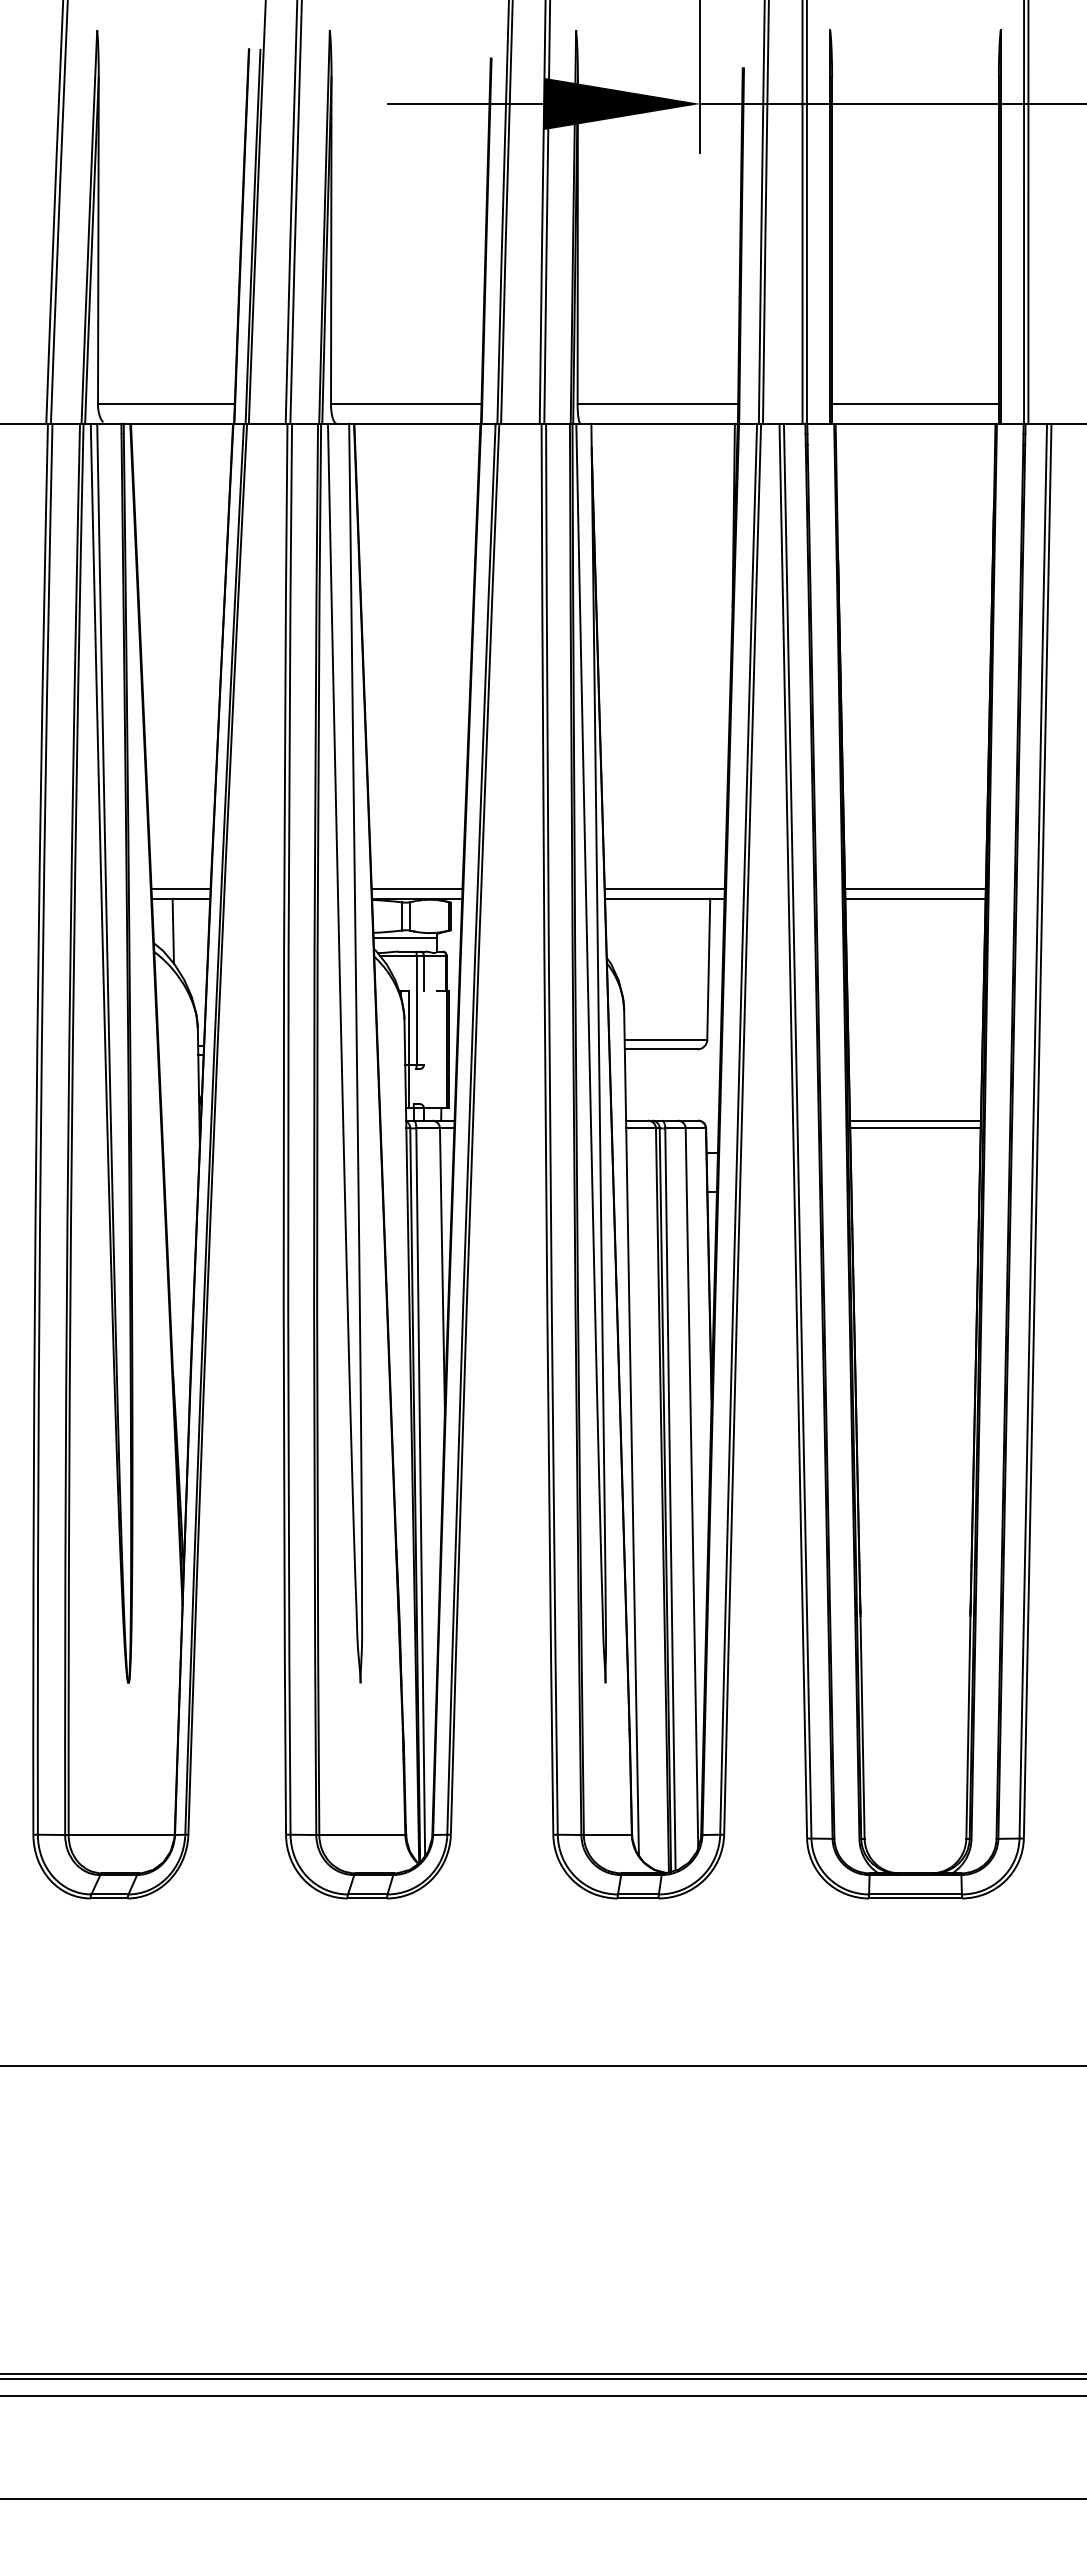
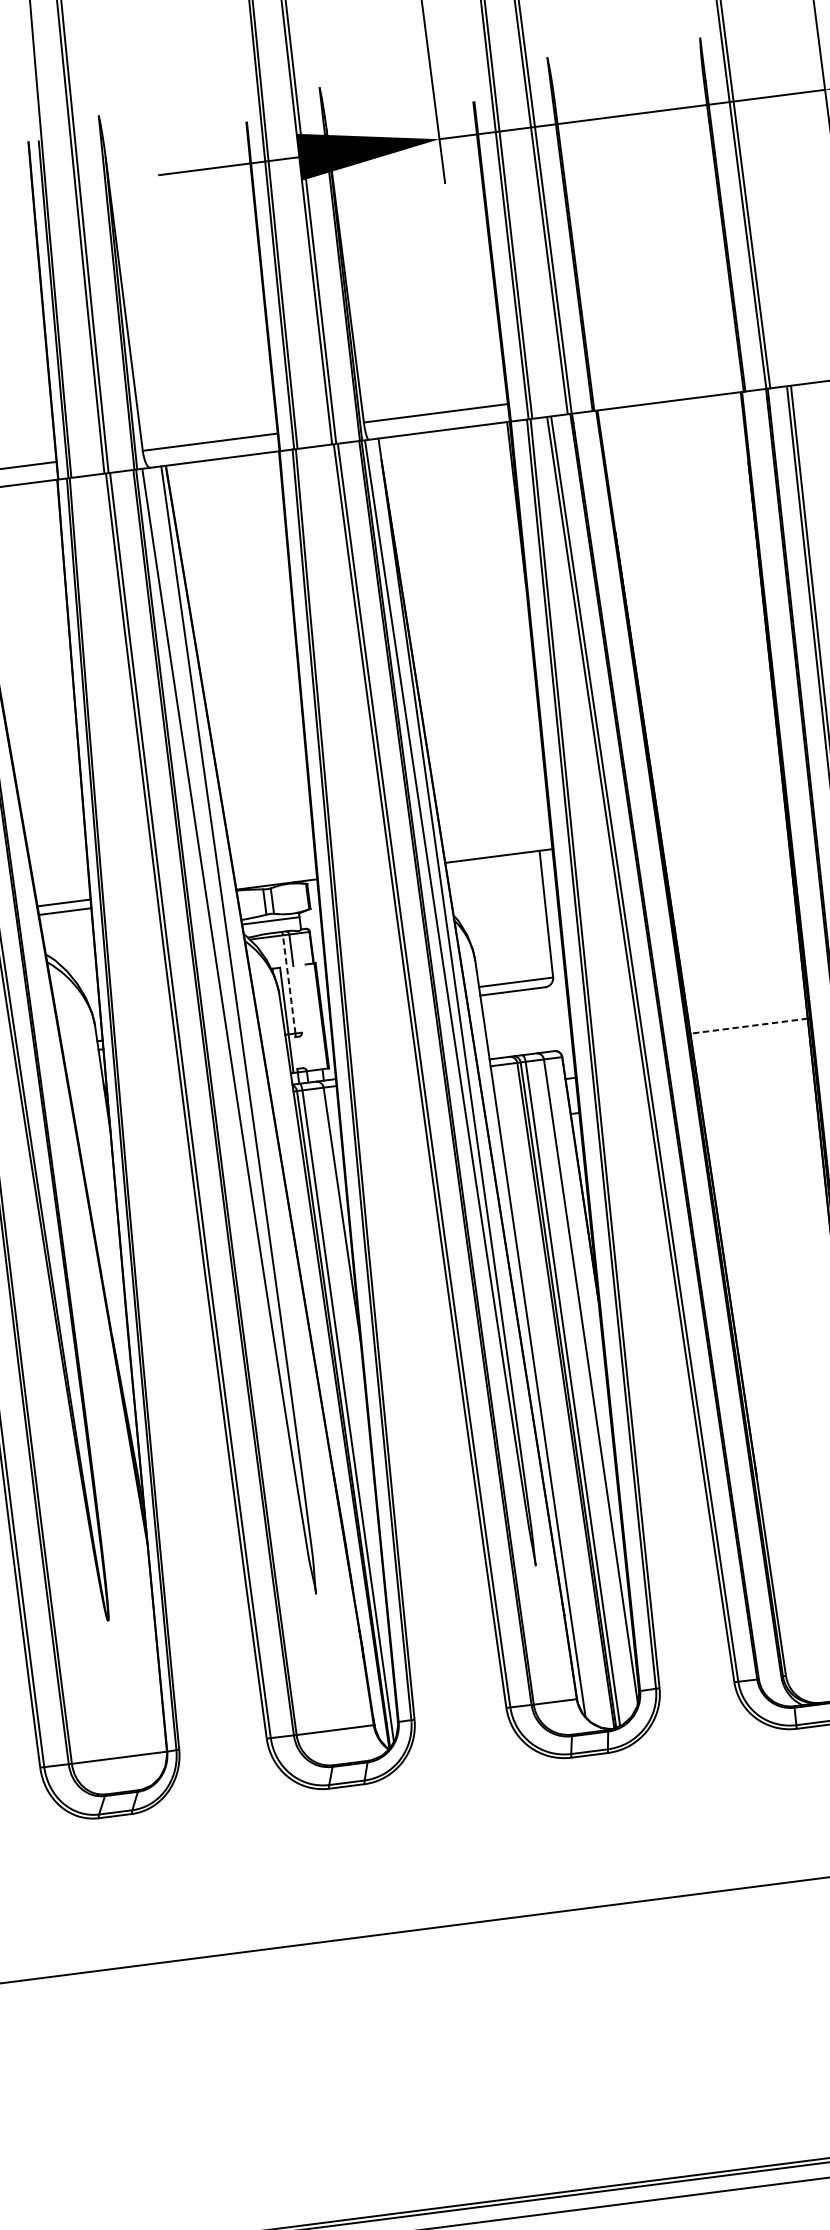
line: (915, 404) -> (666, 384), removed
line: (416, 889) -> (275, 876), removed
line: (664, 889) -> (497, 847), removed
line: (915, 889) -> (722, 818), removed
line: (915, 898) -> (723, 826), removed
line: (172, 930) -> (61, 940), removed
line: (416, 1010) -> (289, 984), solid -> dashed
line: (914, 1120) -> (748, 1026), solid -> dashed
line: (915, 1128) -> (750, 1033), removed

